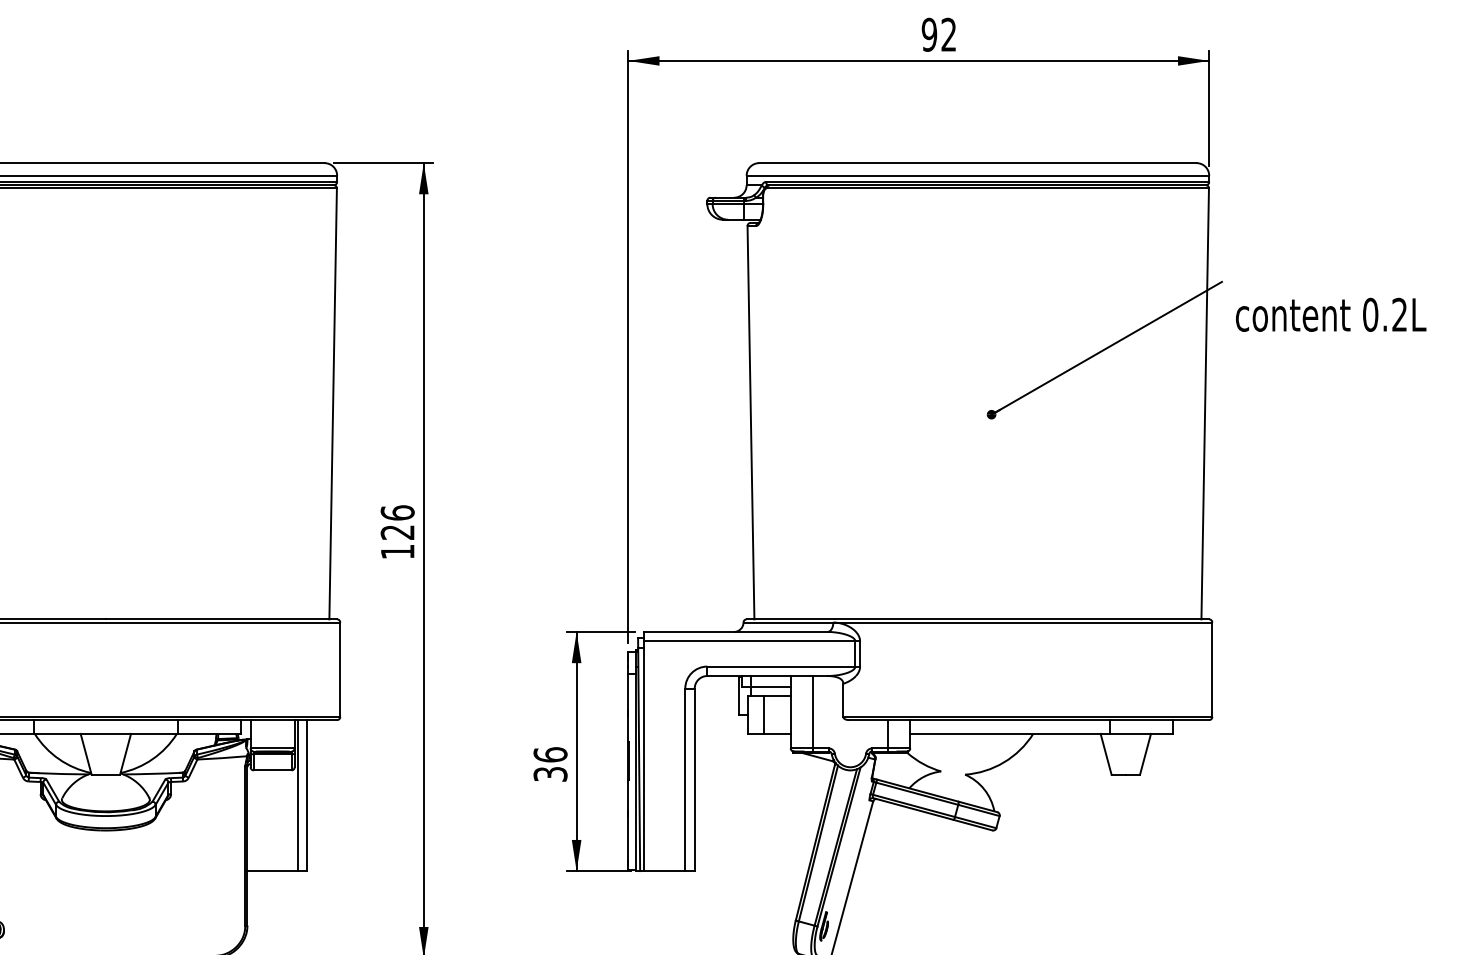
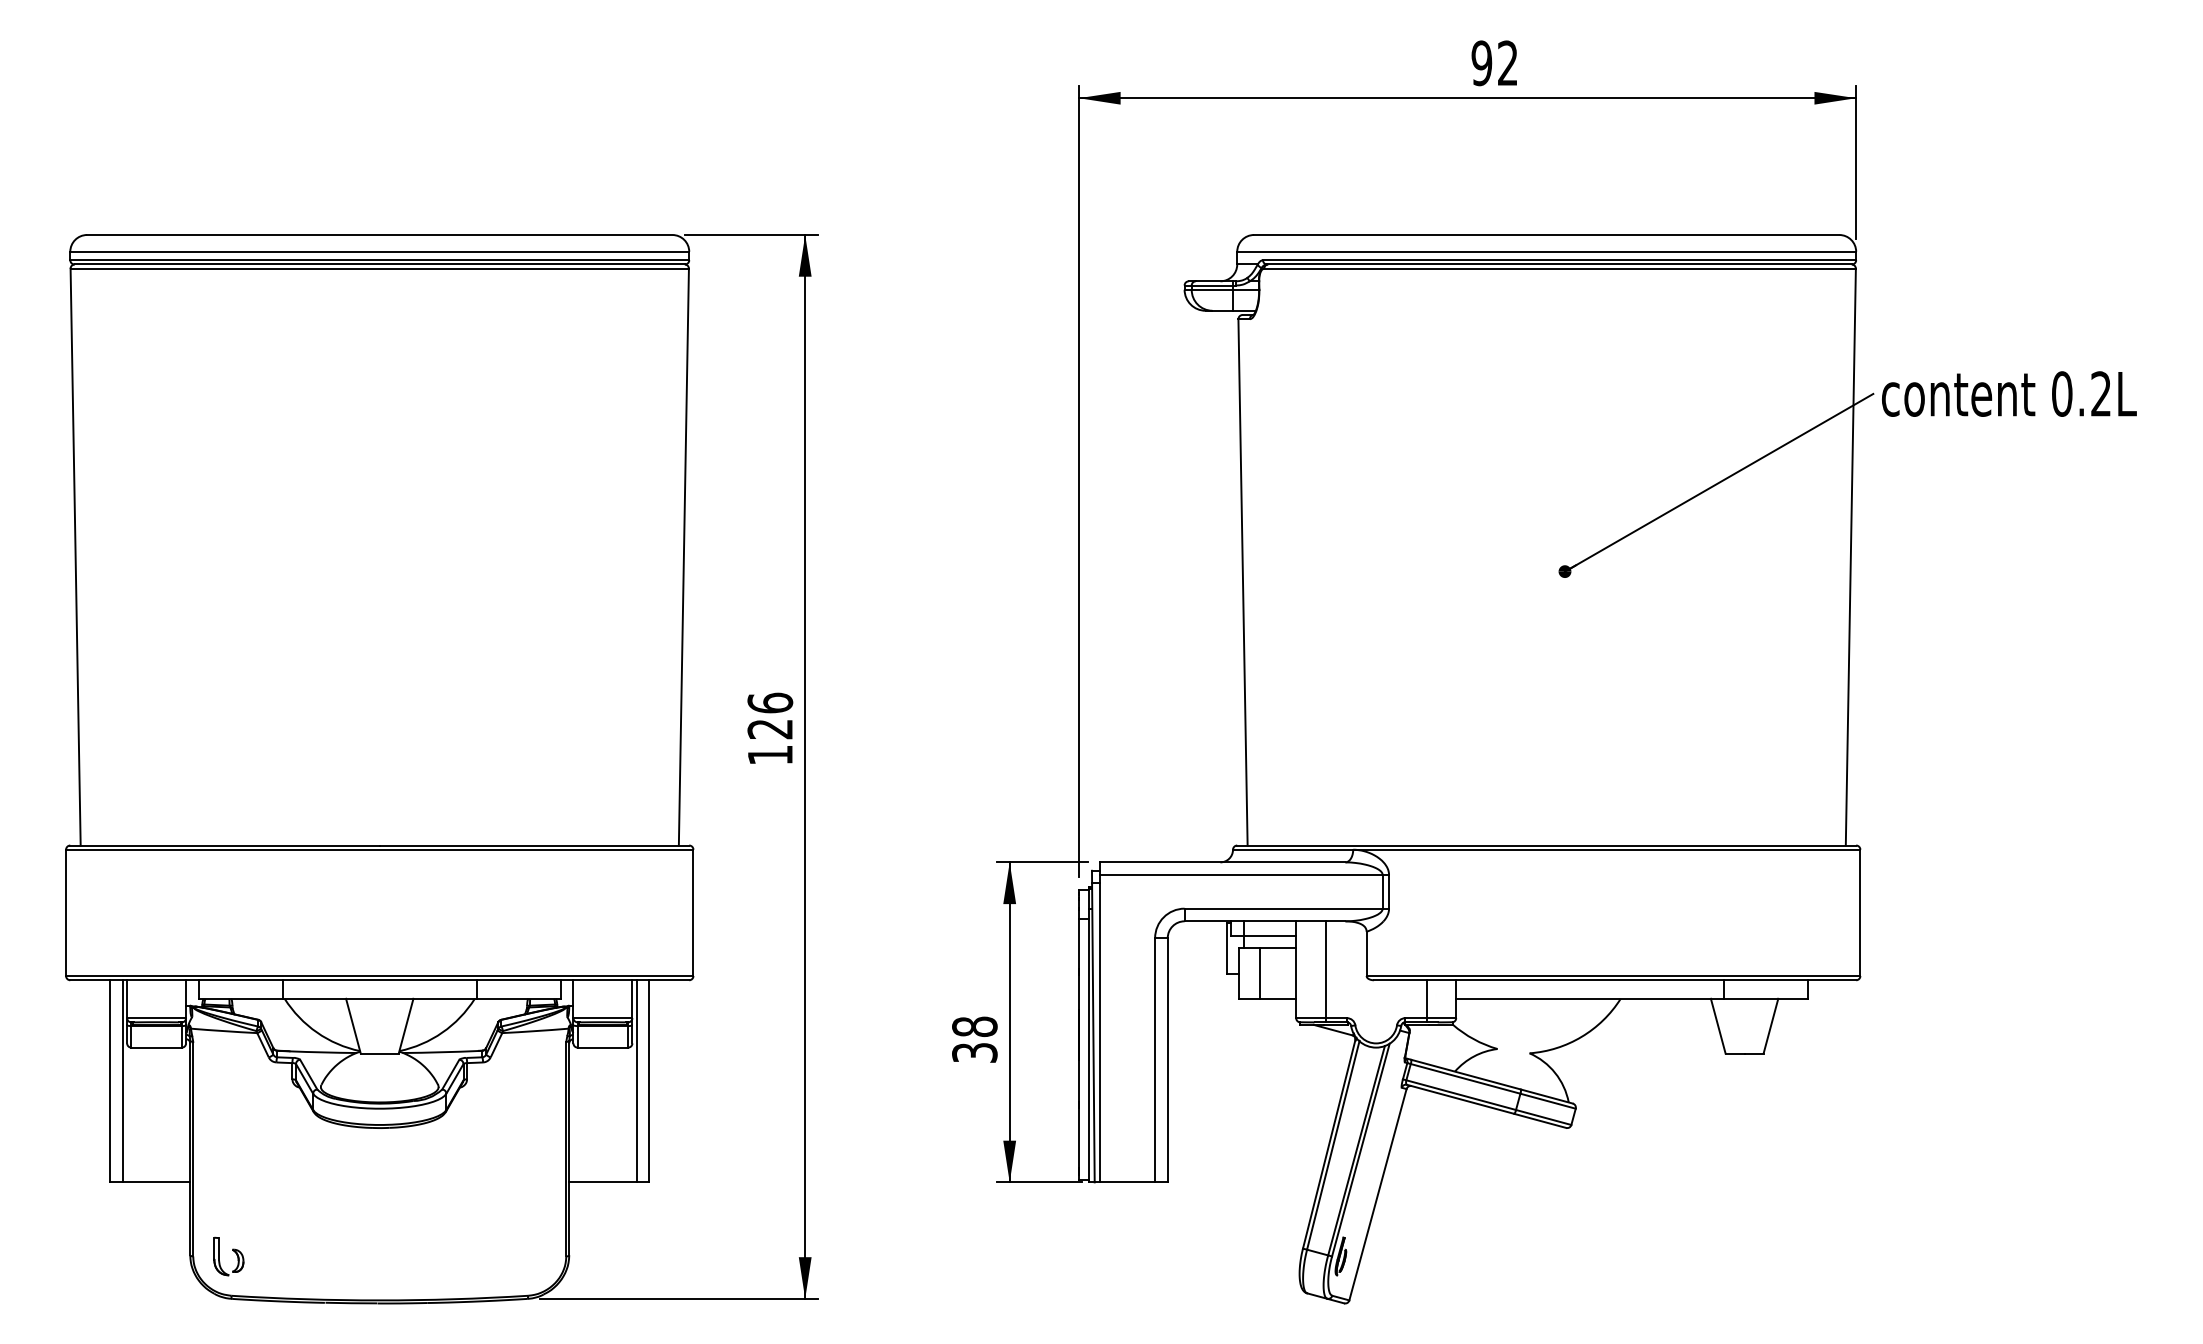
text: (1331, 314) -> (2009, 393), moved
text: (550, 754) -> (974, 1026), 36 -> 38

